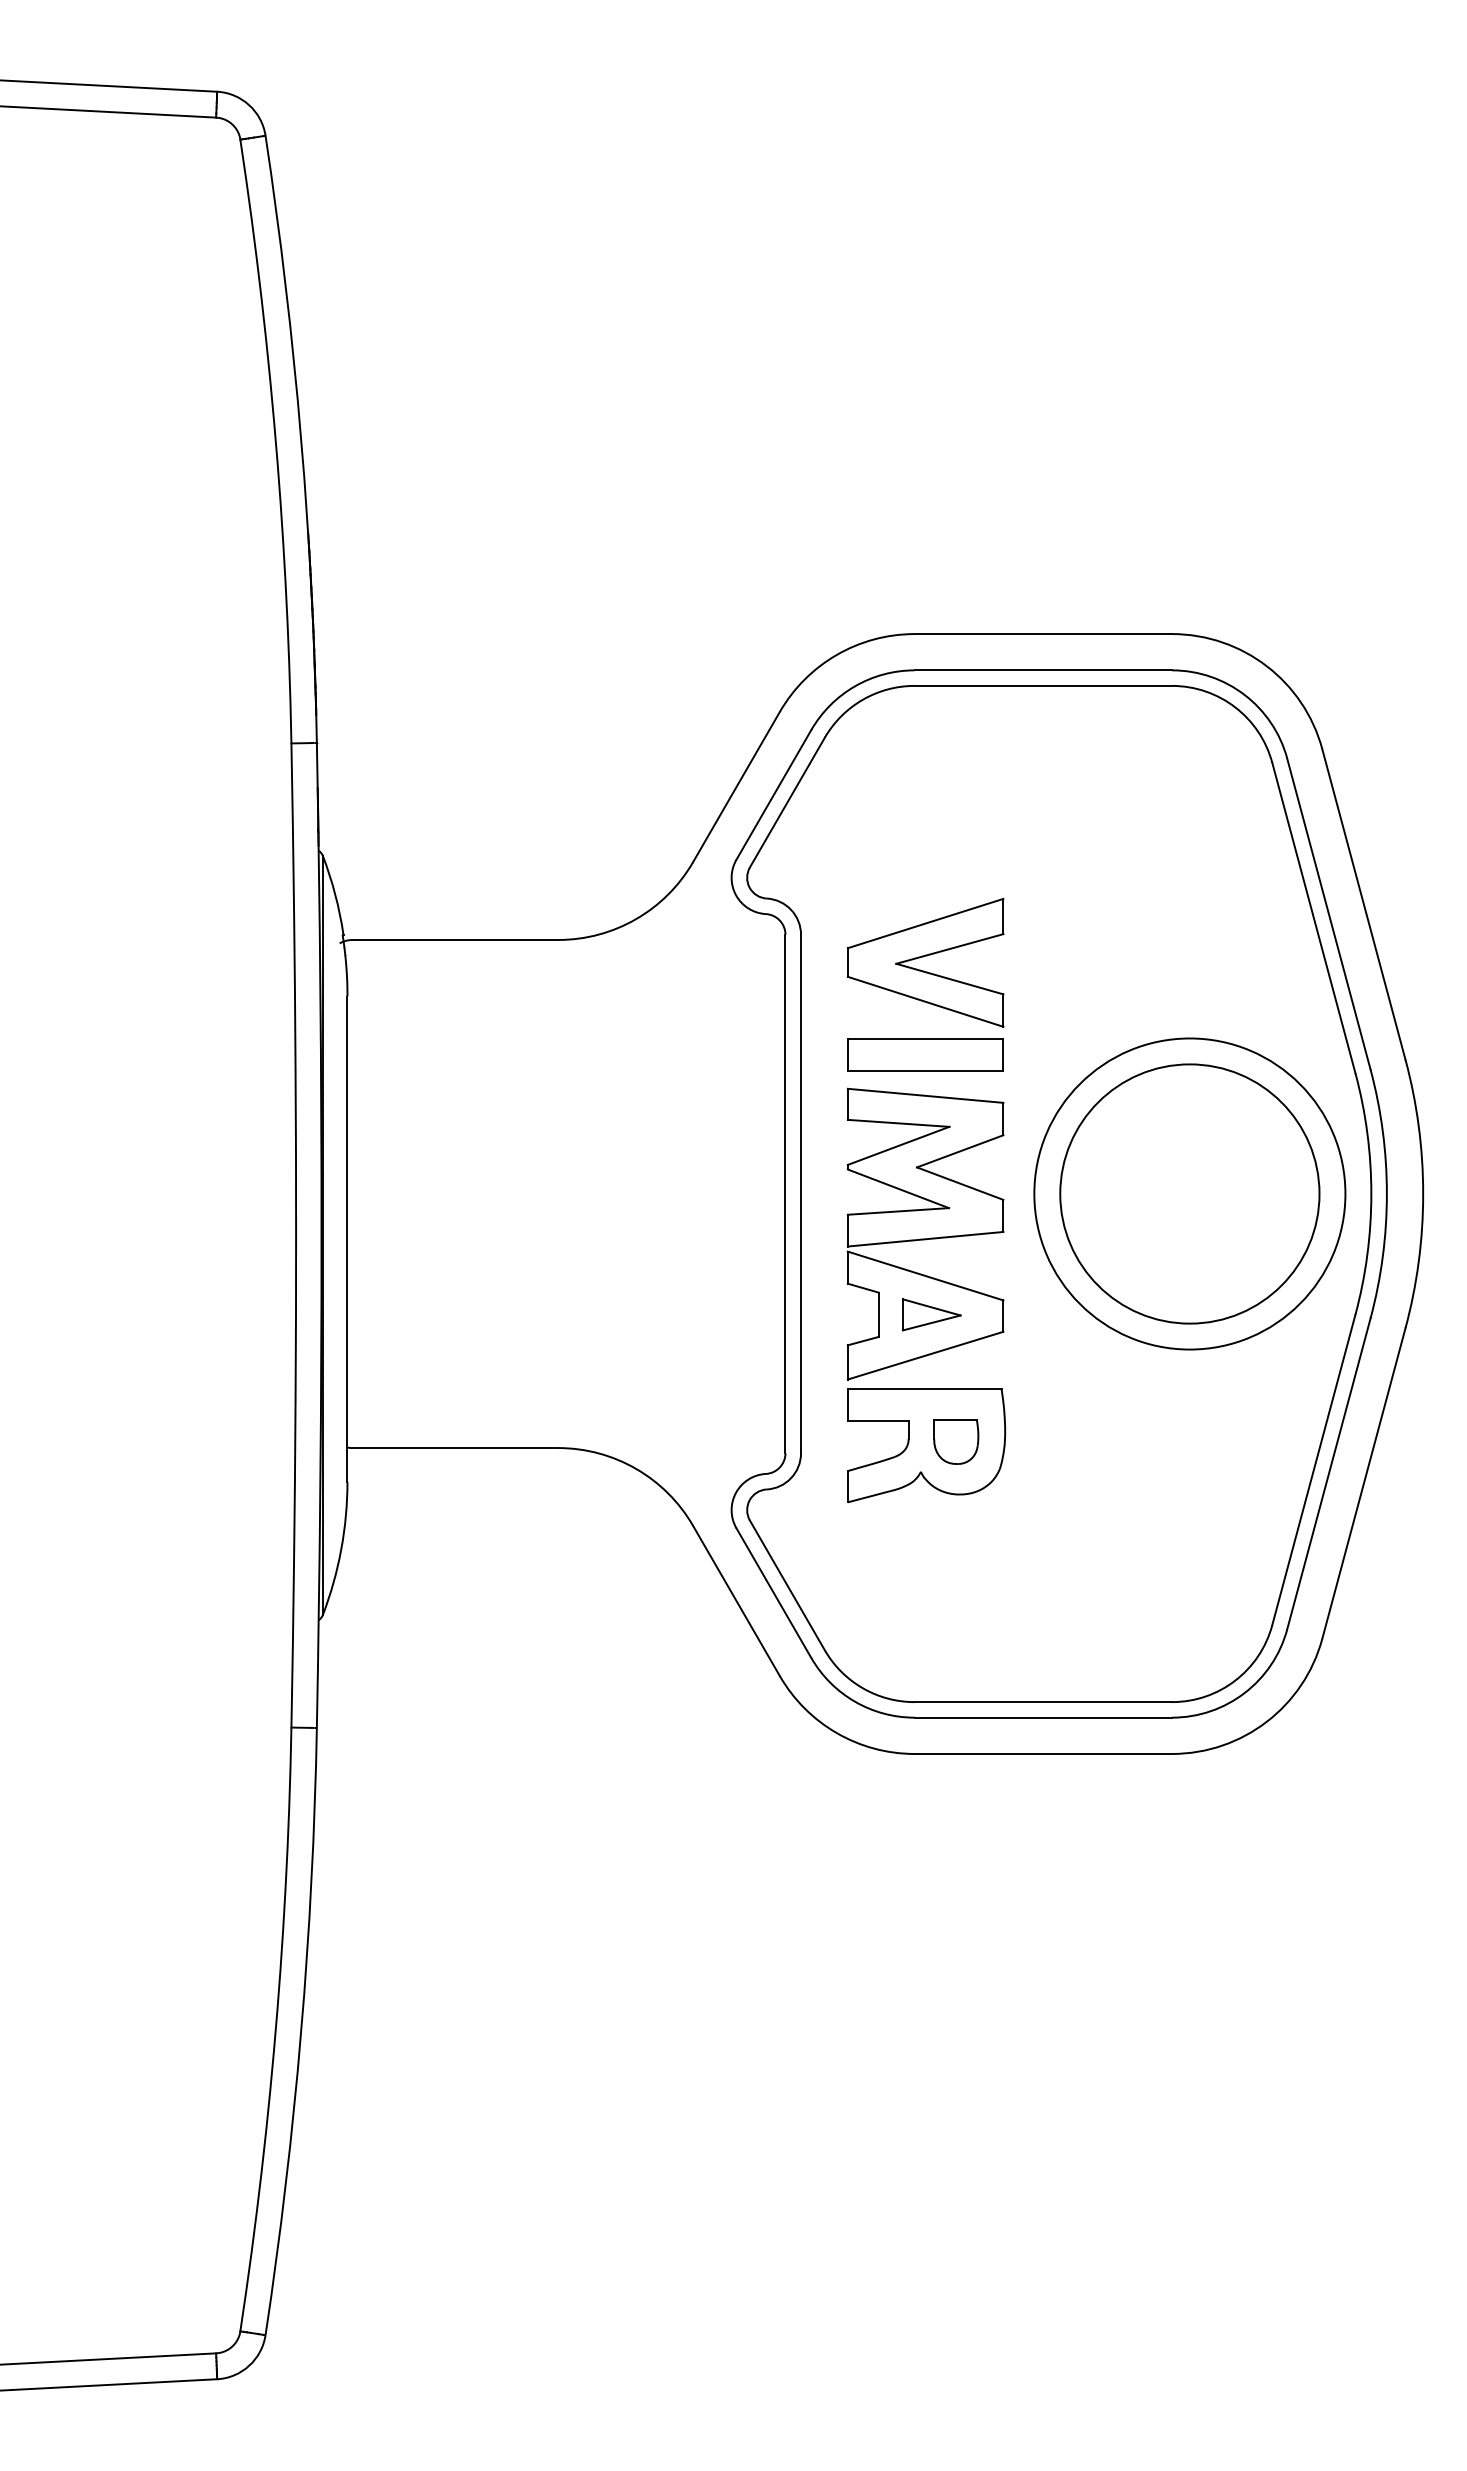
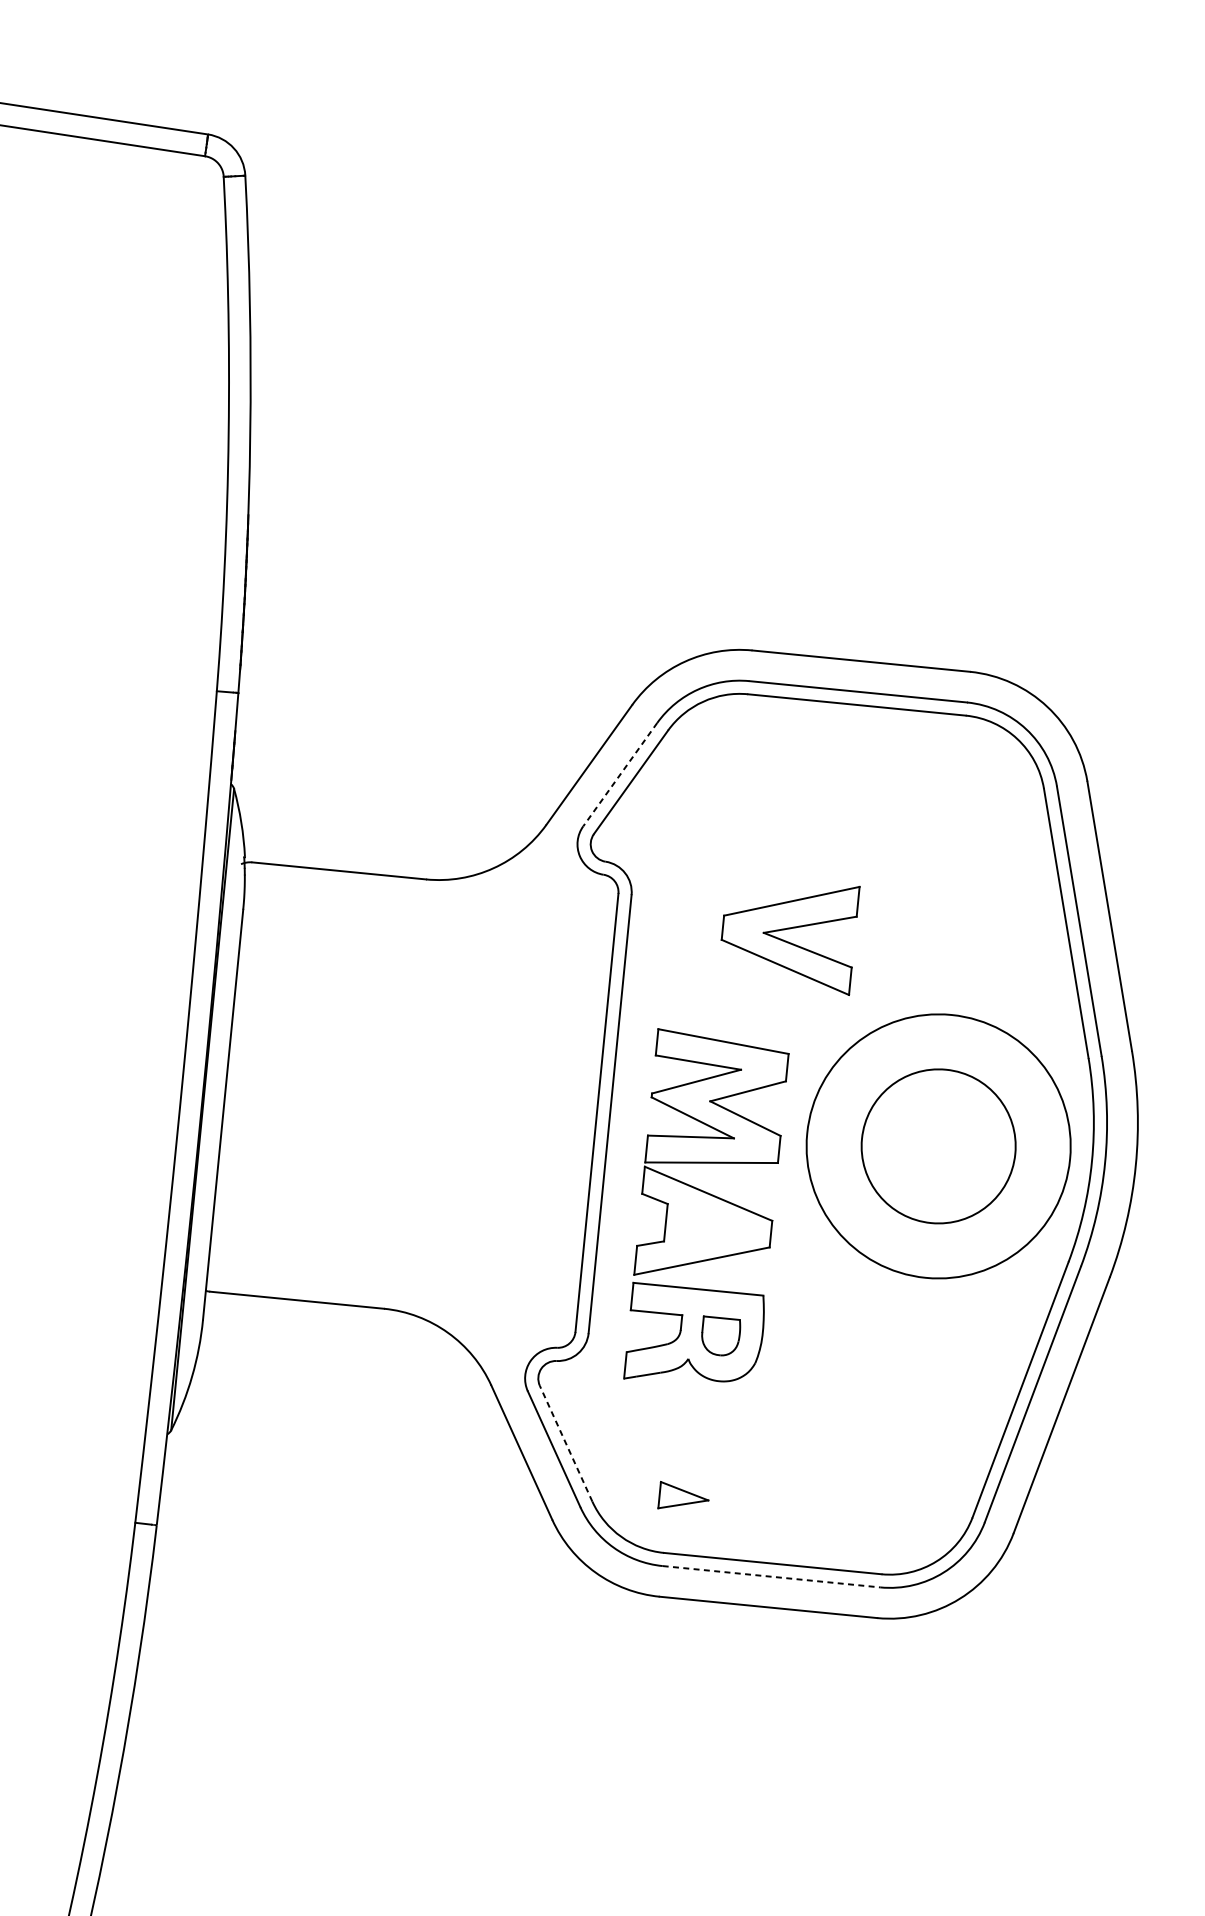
line: (773, 794) -> (619, 774), solid -> dashed
part: (925, 962) -> (788, 934), moved
part: (925, 1054) -> (726, 1006), removed
circle: (1189, 1193) -> (938, 1145), size x0.7
part: (931, 1314) -> (683, 1497), moved
line: (787, 1585) -> (566, 1443), solid -> dashed
line: (1043, 1717) -> (771, 1576), solid -> dashed

